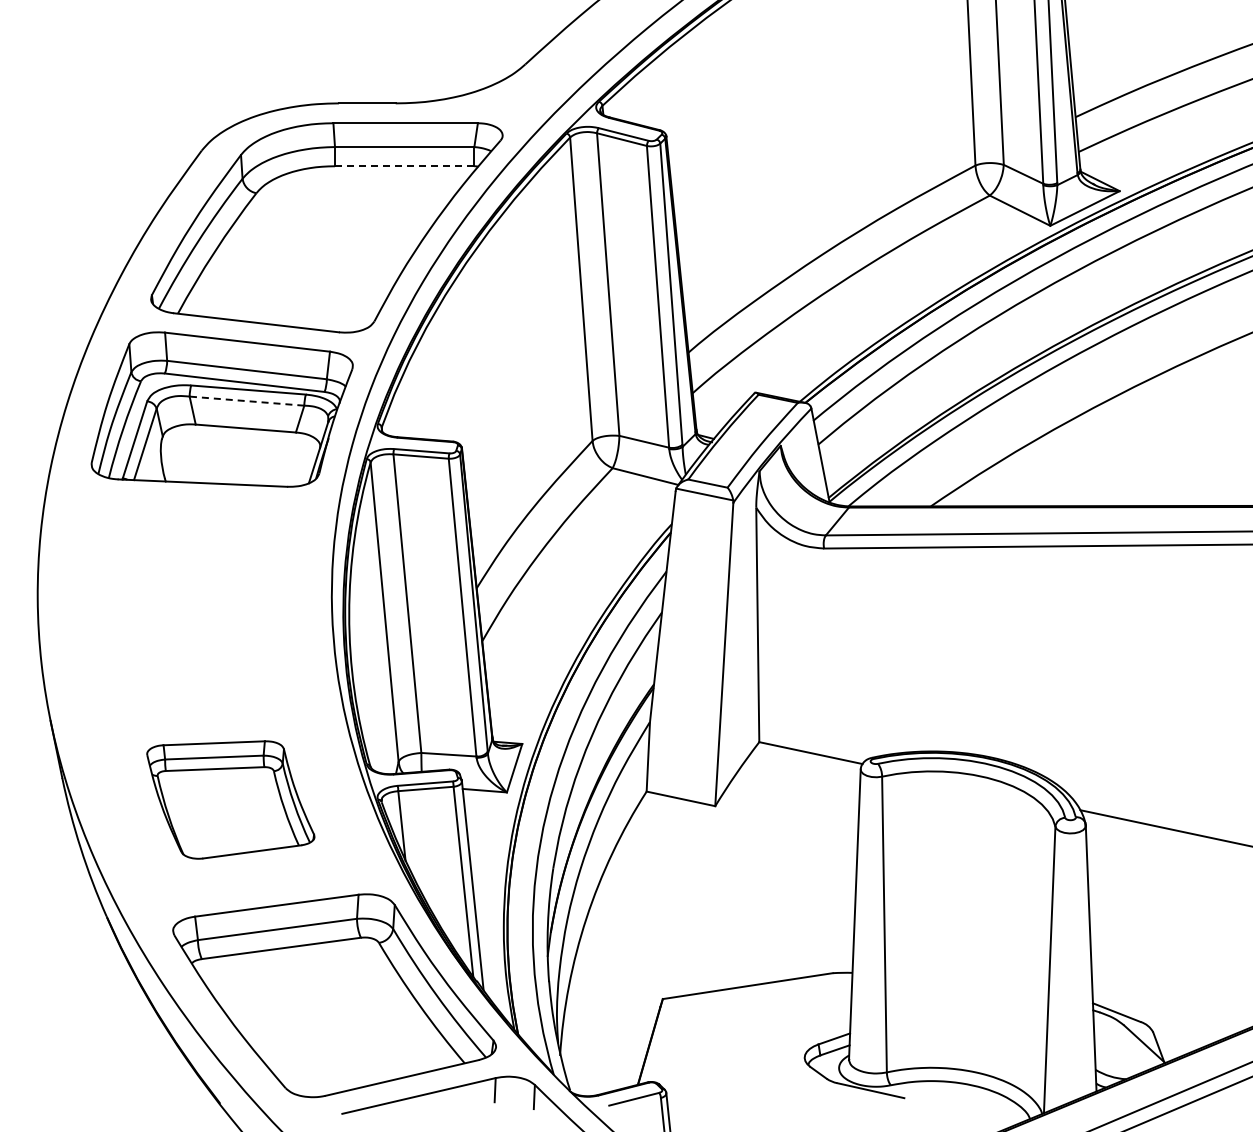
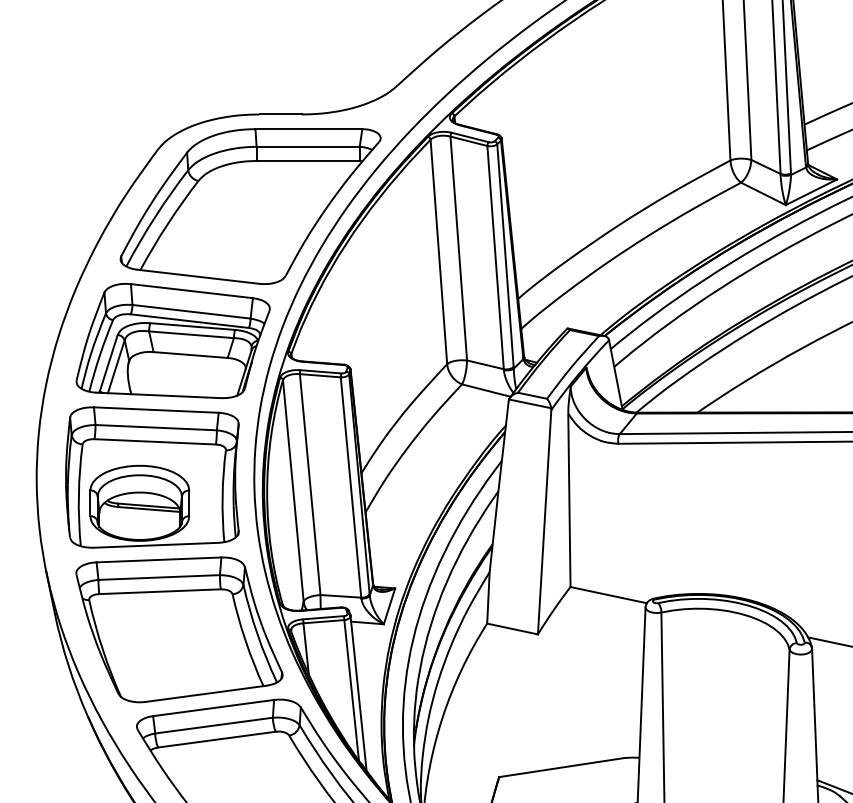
line: (404, 166) -> (308, 161), dashed -> solid
line: (246, 401) -> (191, 335), dashed -> solid
part: (193, 593) -> (151, 477), added
part: (230, 799) -> (179, 629), size x1.67

